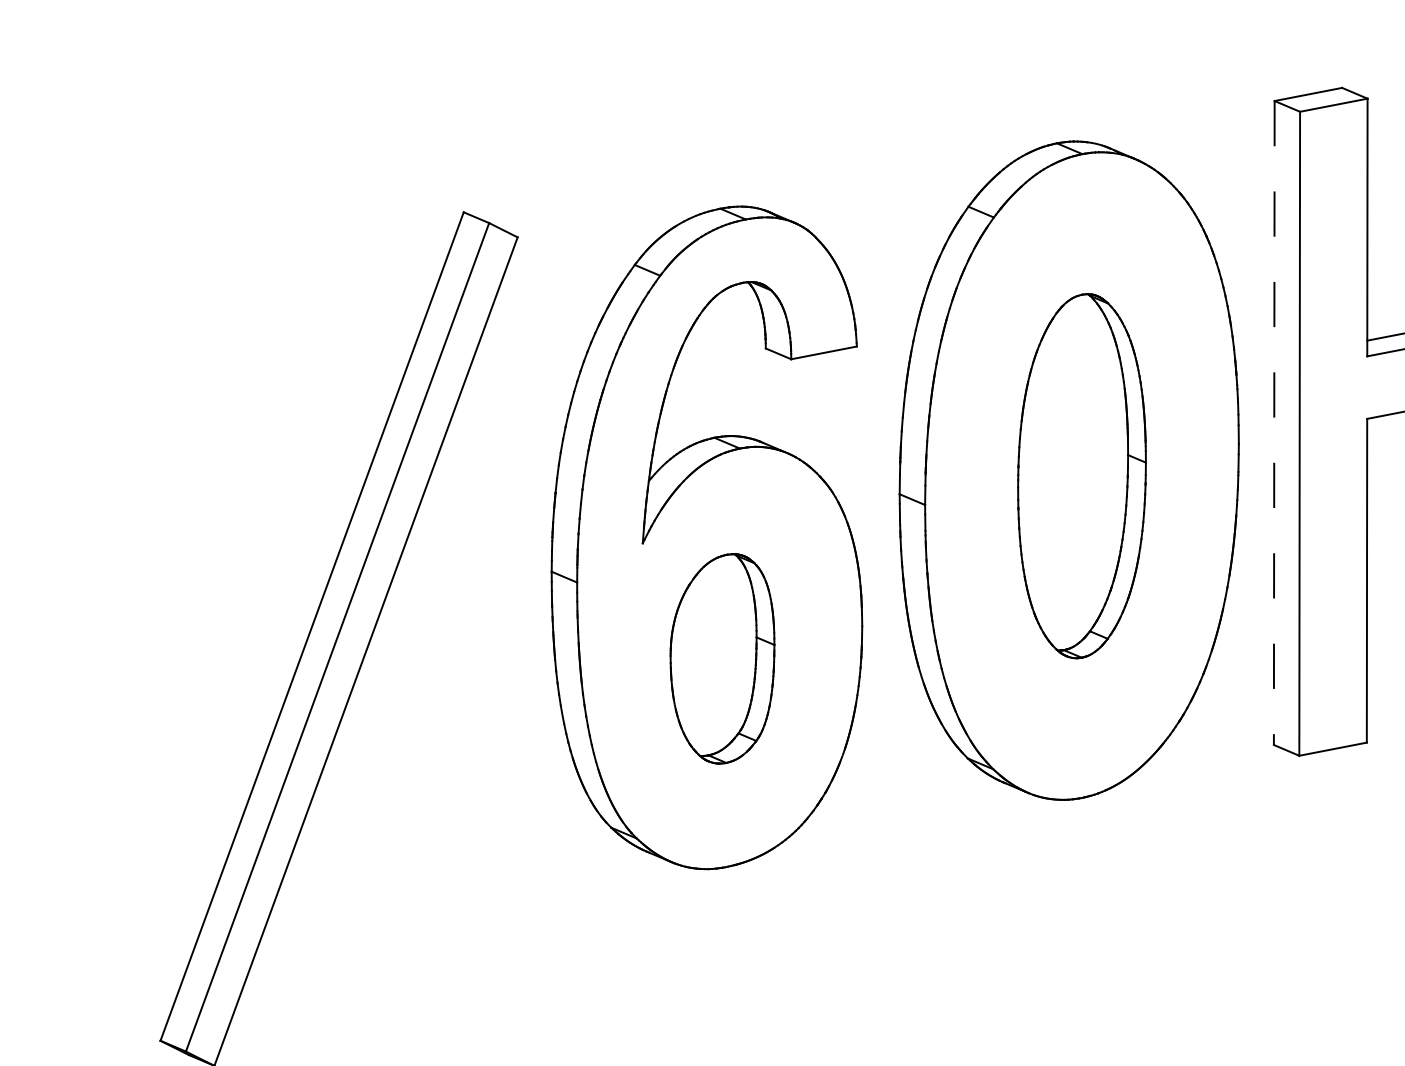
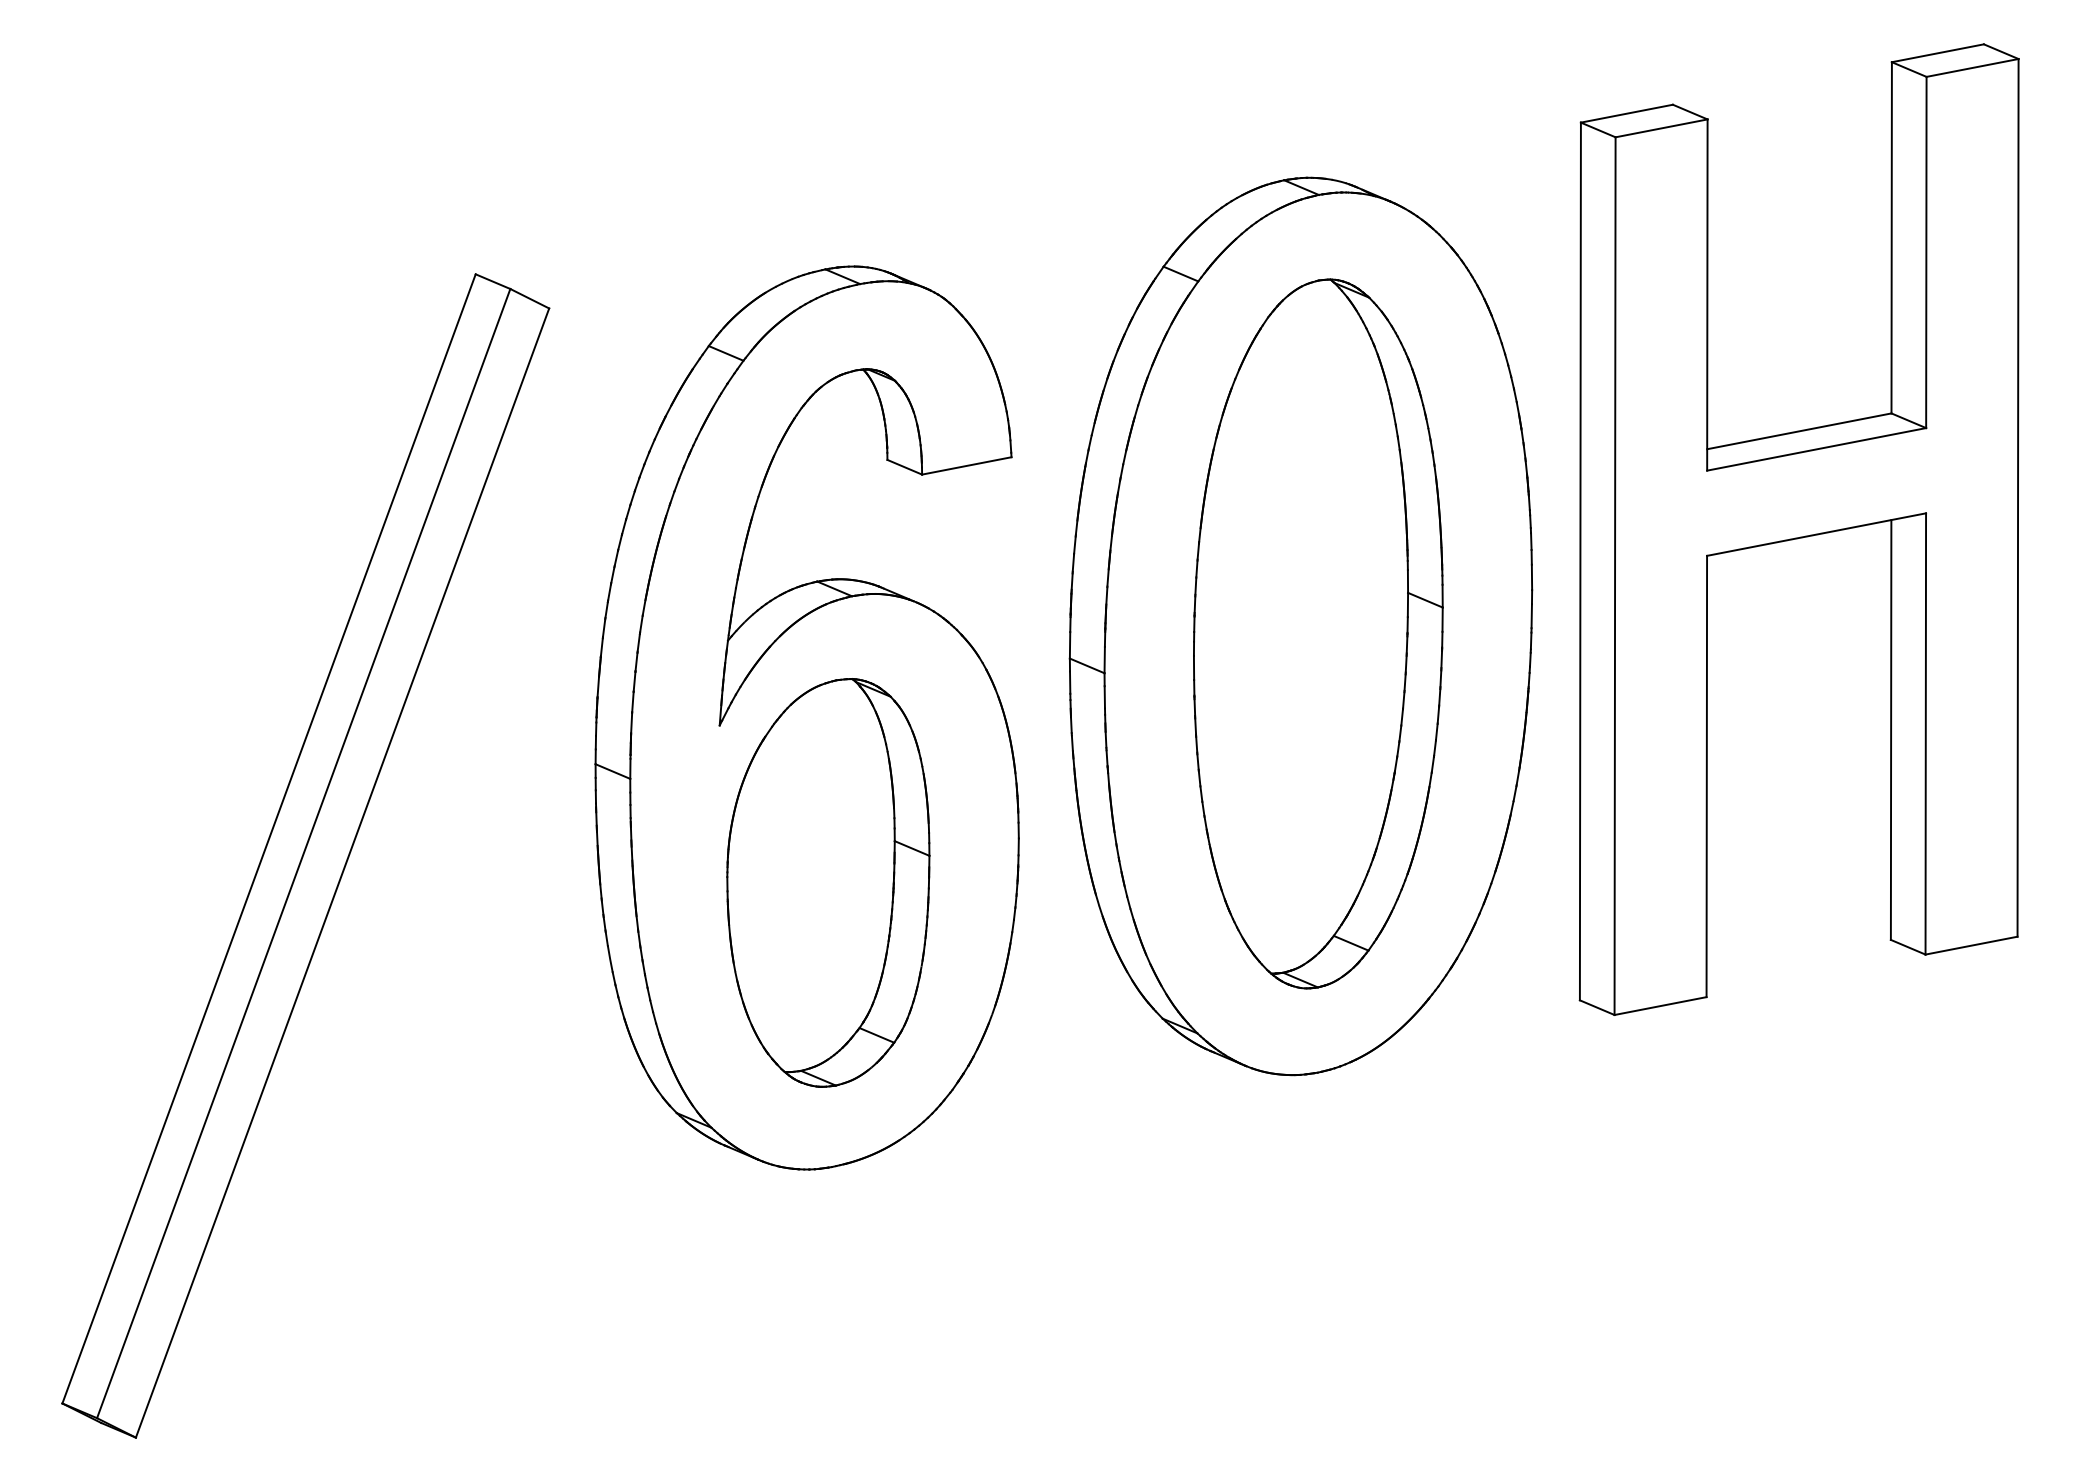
line: (1274, 423) -> (1580, 561), dashed -> solid
part: (1082, 475) -> (1318, 633), size x1.43
part: (722, 658) -> (828, 882), size x1.43

